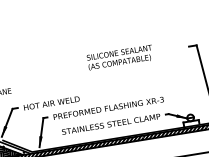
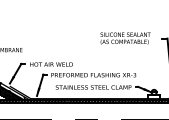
text: (120, 57) -> (125, 38), moved

